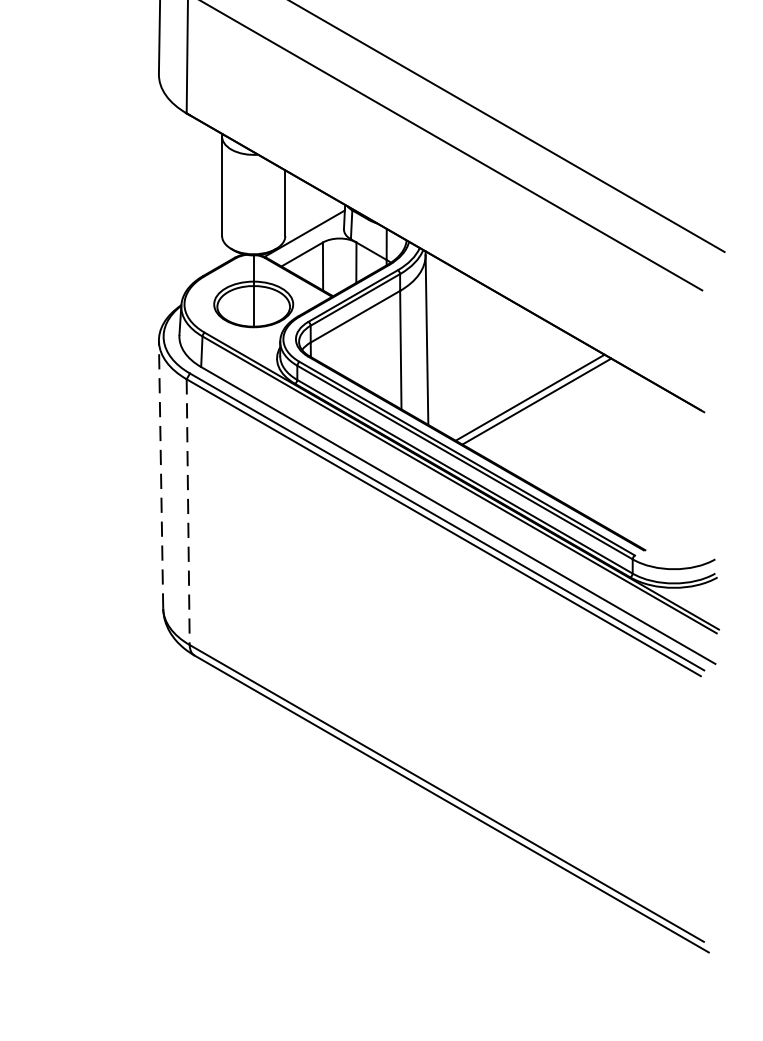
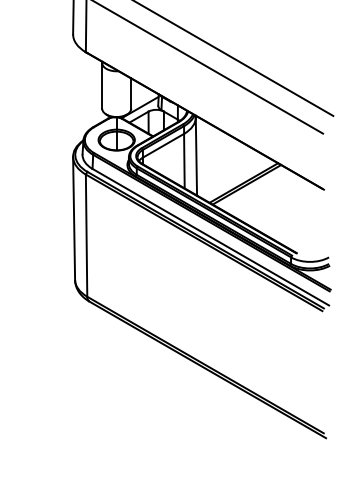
line: (161, 474) -> (74, 218), dashed -> solid
line: (188, 513) -> (86, 236), dashed -> solid

